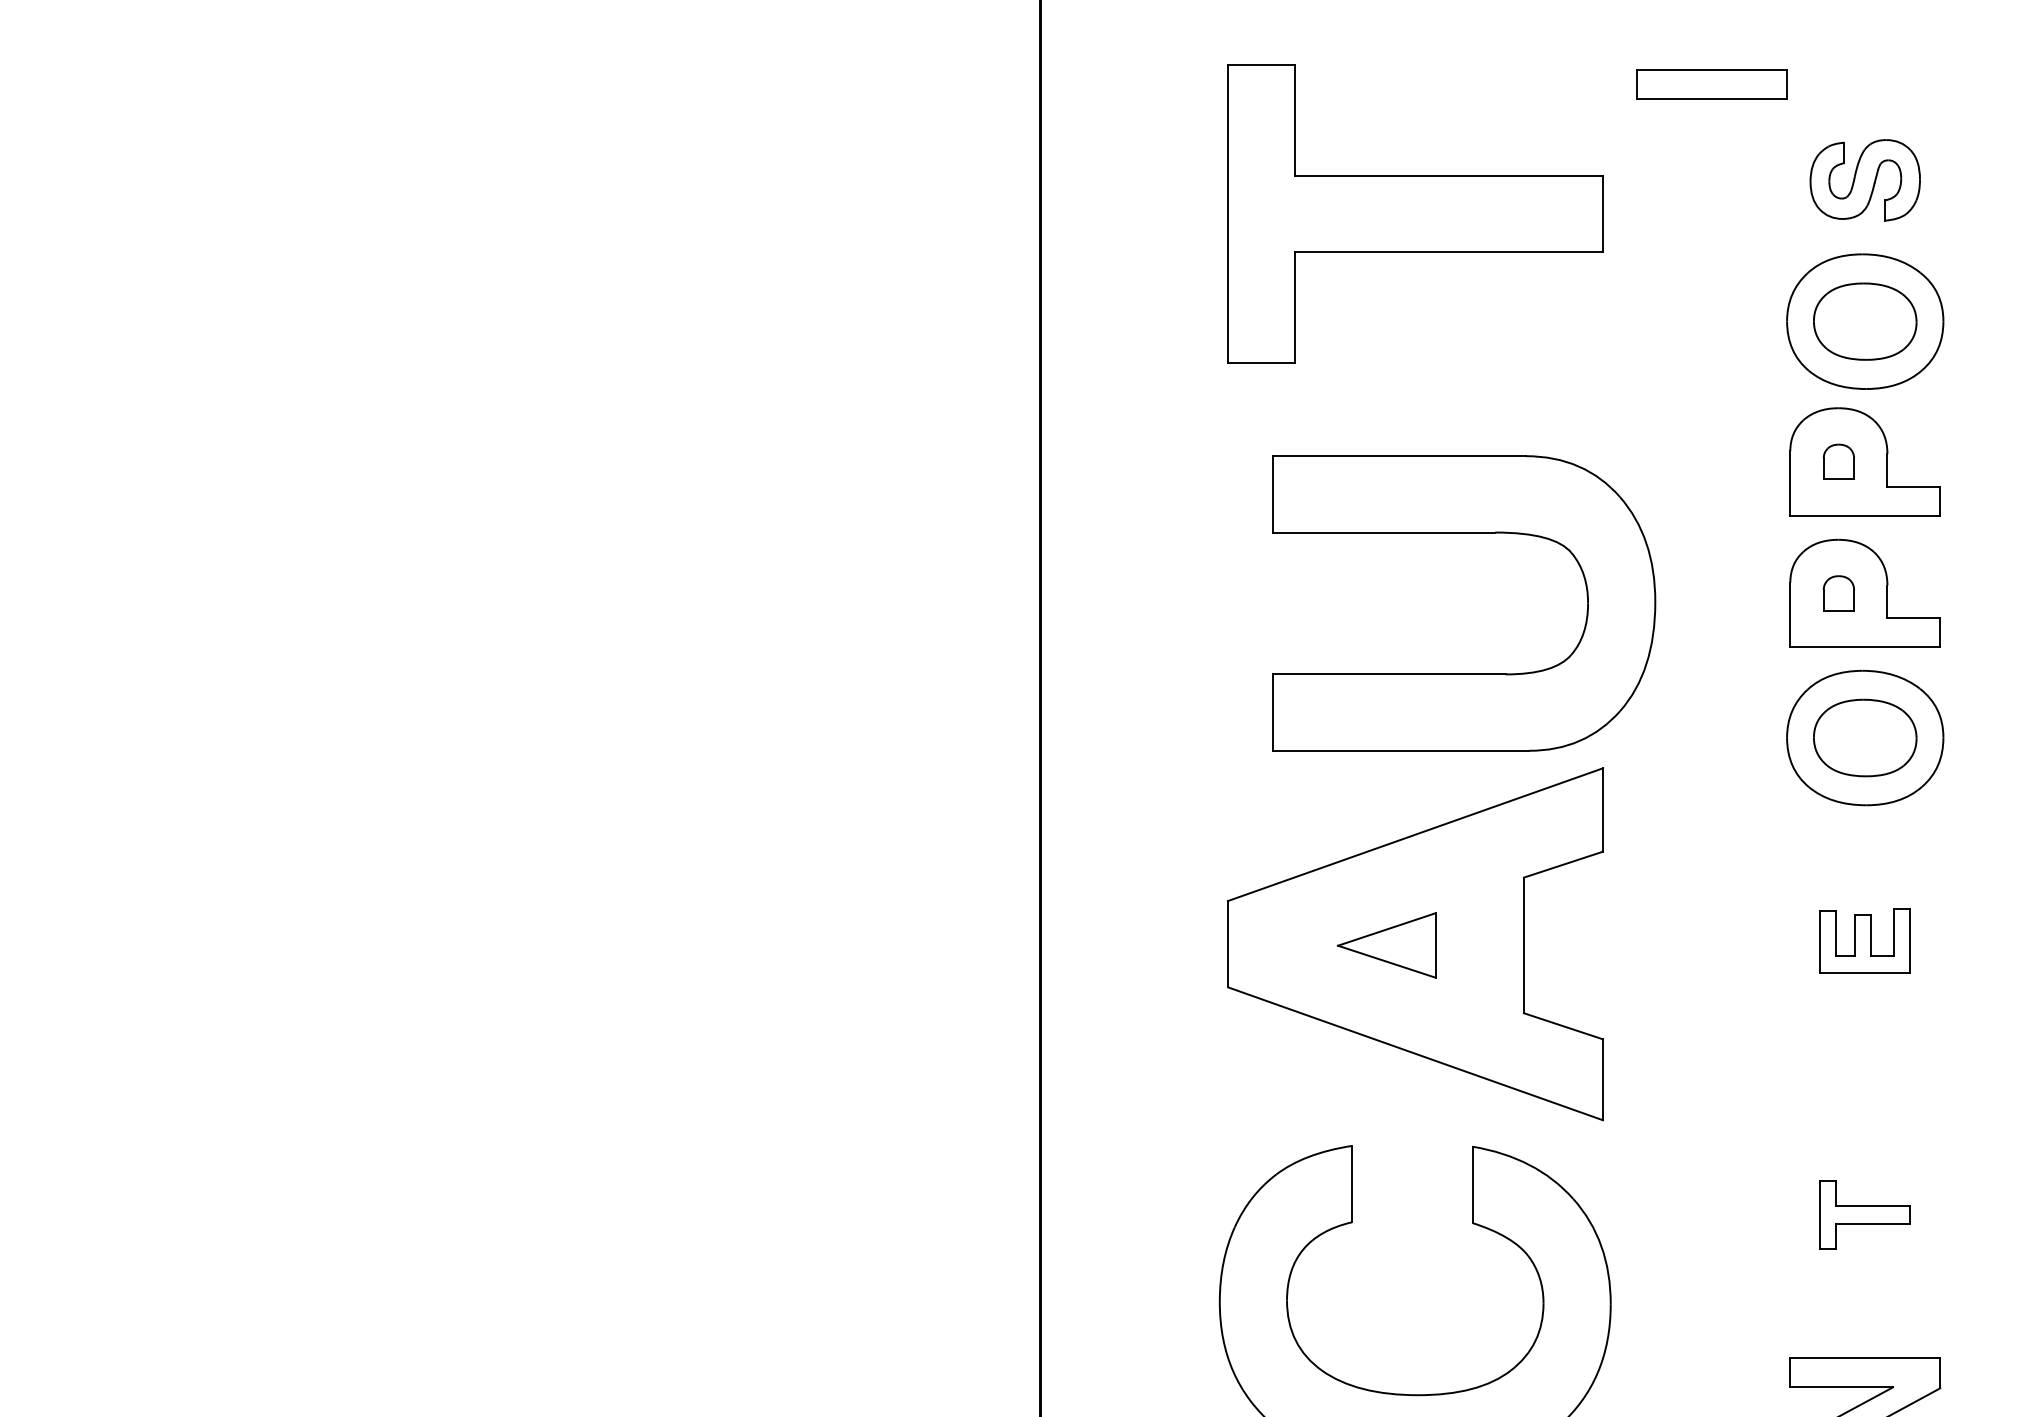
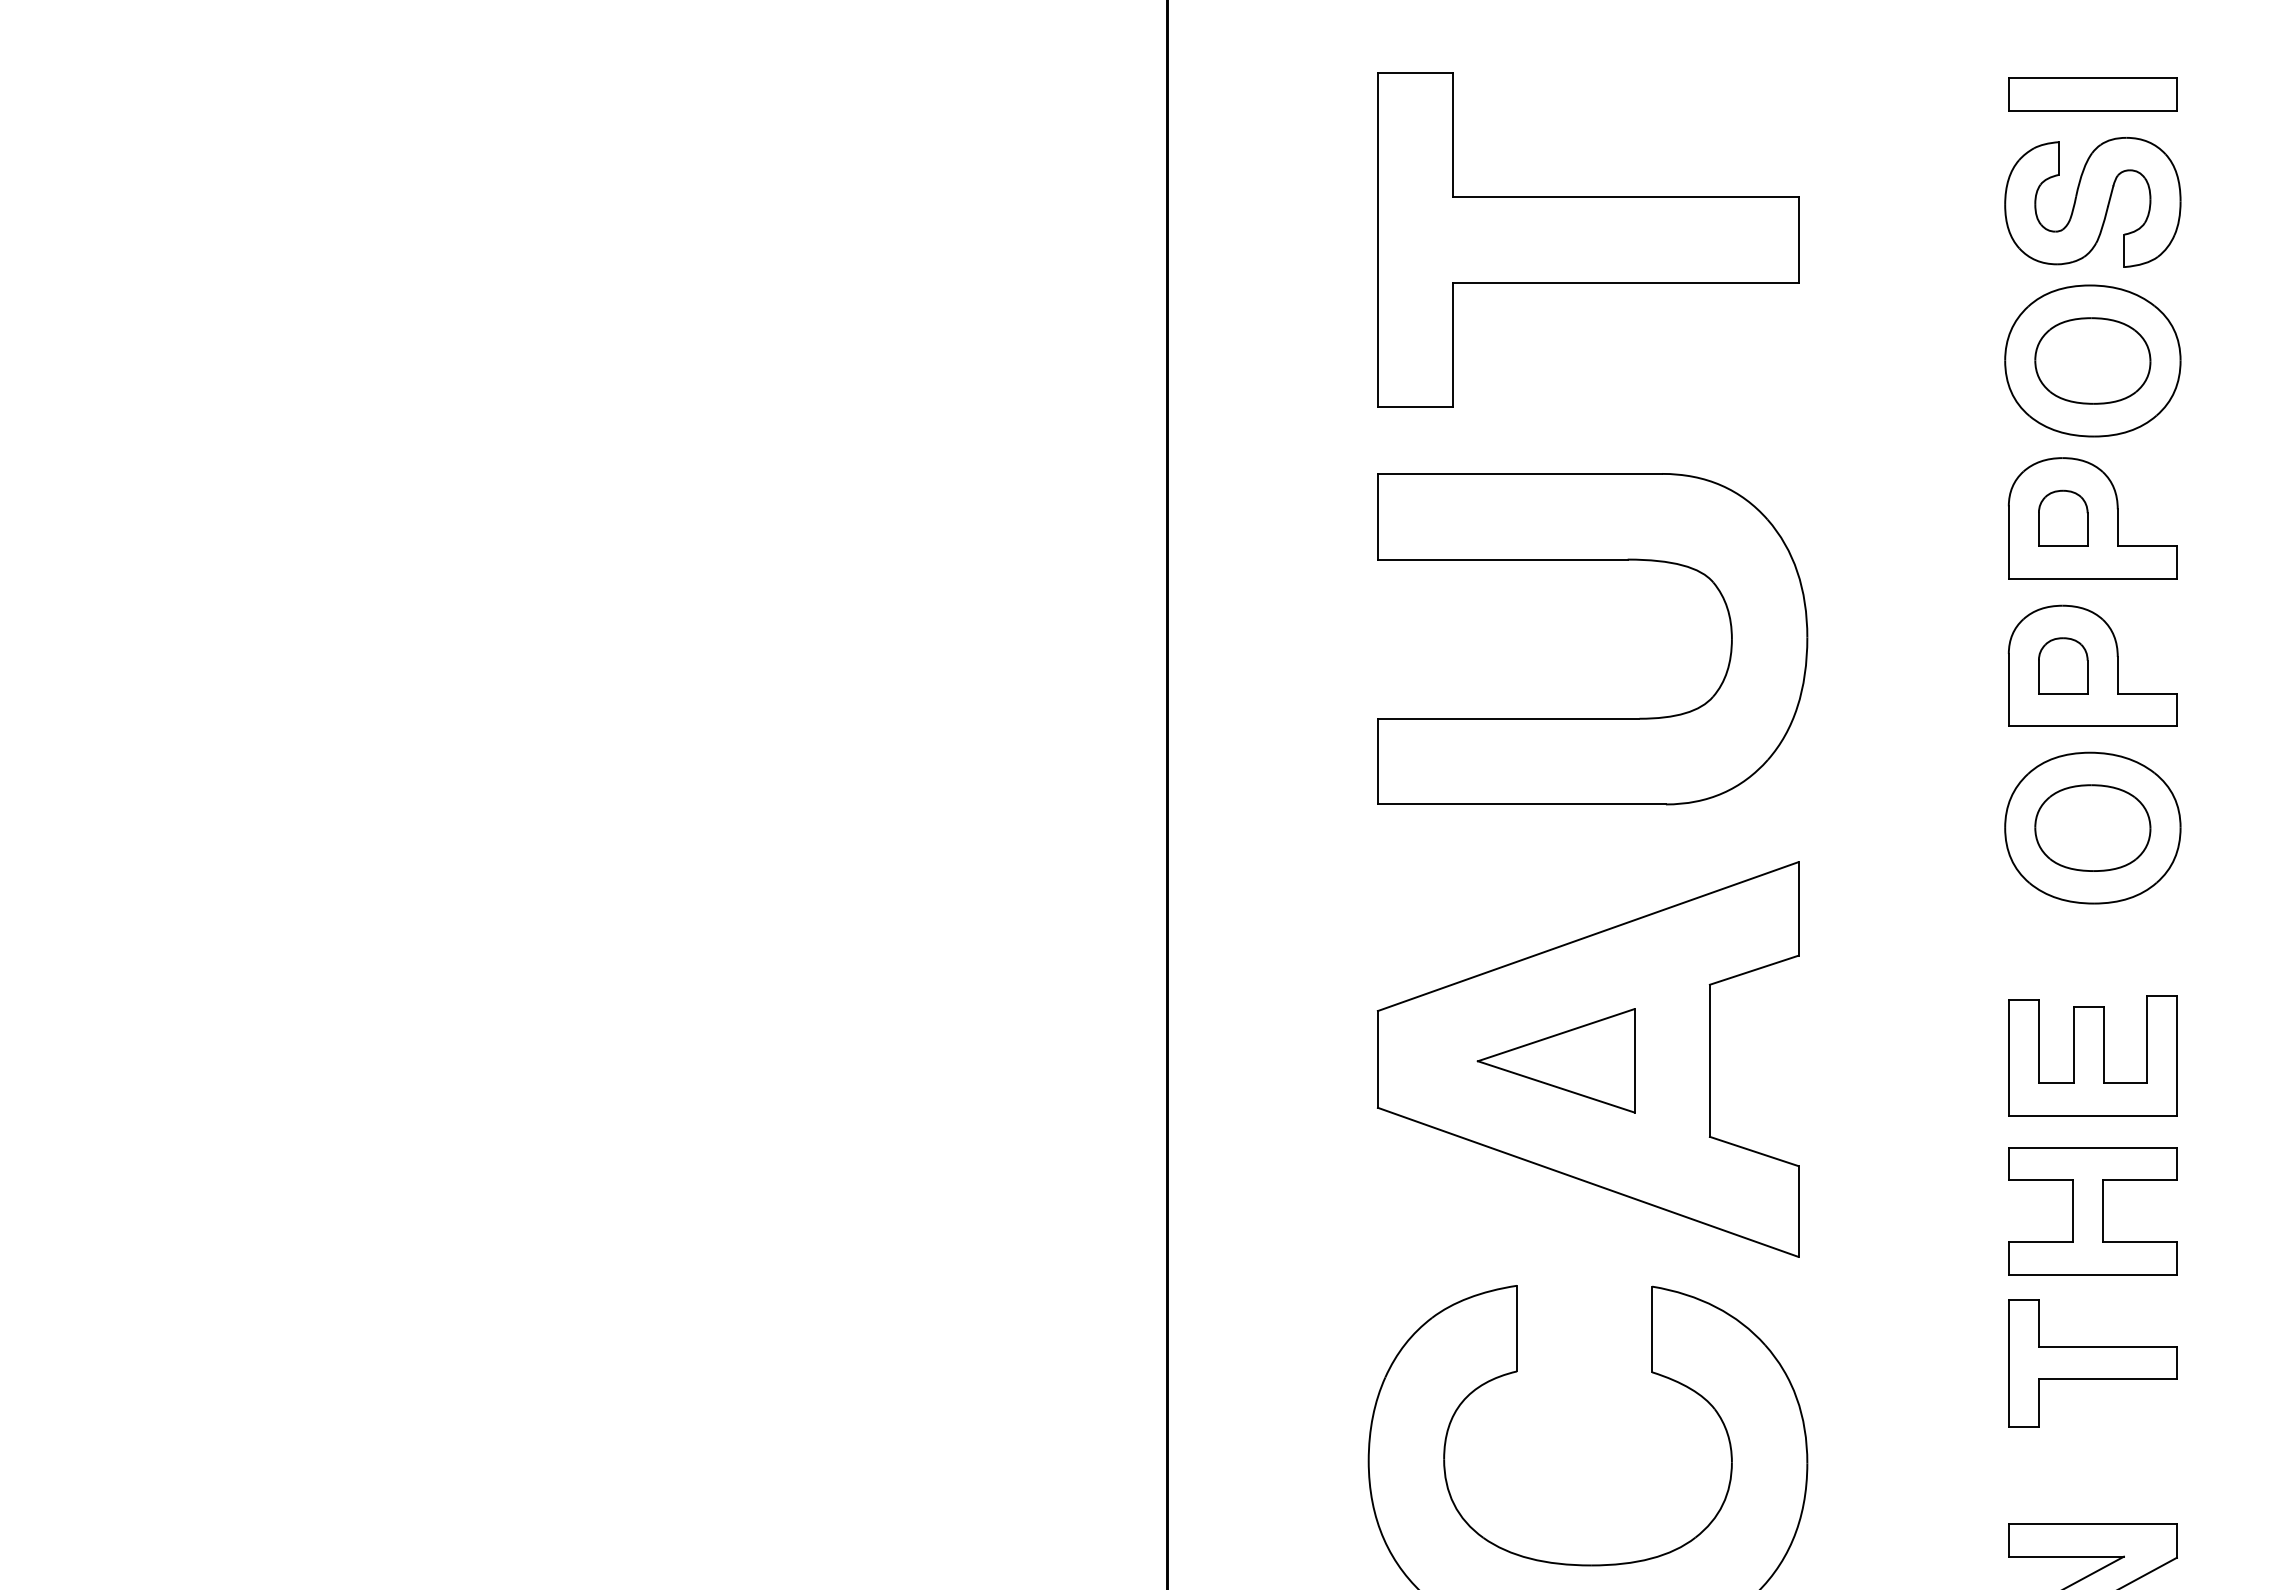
part: (1711, 84) -> (2092, 94), moved
part: (1864, 180) -> (2092, 202), size x1.43
part: (1839, 461) -> (2063, 517), size x1.43
part: (1463, 533) -> (1592, 560), moved
part: (1839, 593) -> (2063, 665), size x1.43
part: (1864, 940) -> (2092, 1055), size x1.67
part: (1386, 945) -> (1555, 1060), size x1.43
part: (1864, 1079) -> (2092, 1211), added
part: (1864, 1215) -> (2092, 1363), size x1.67

